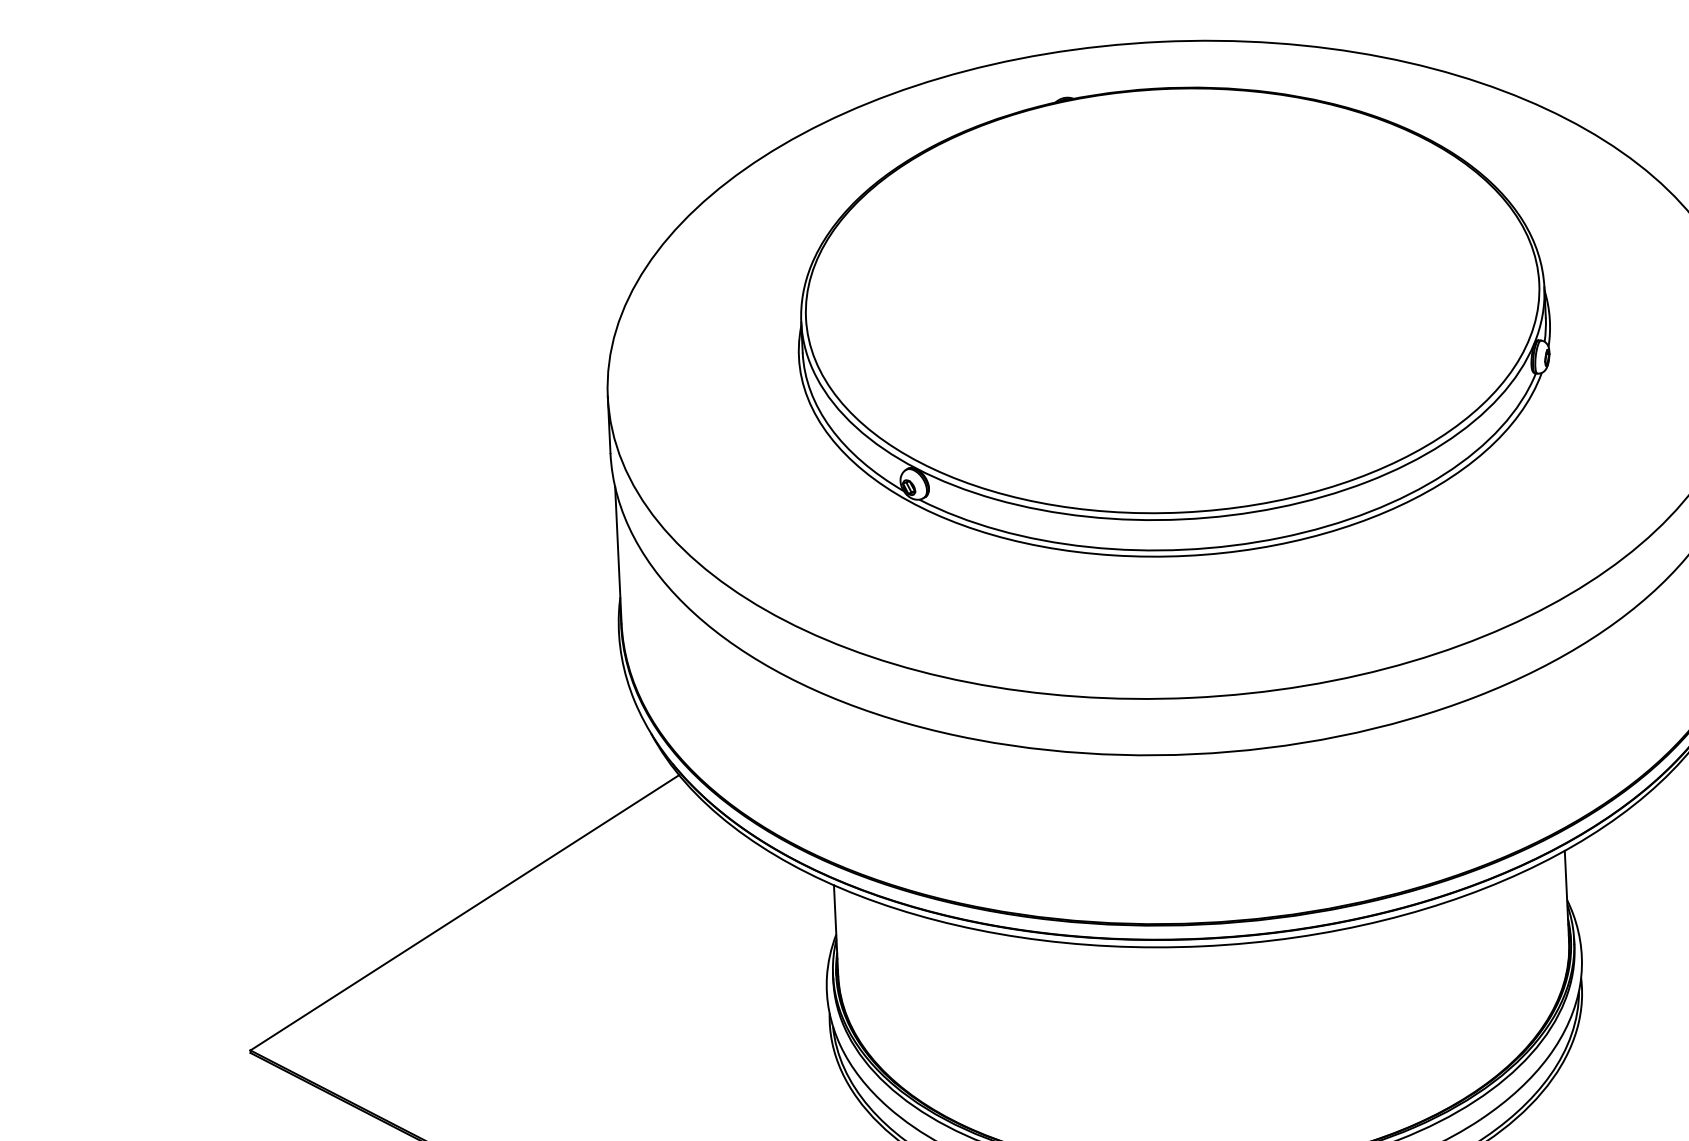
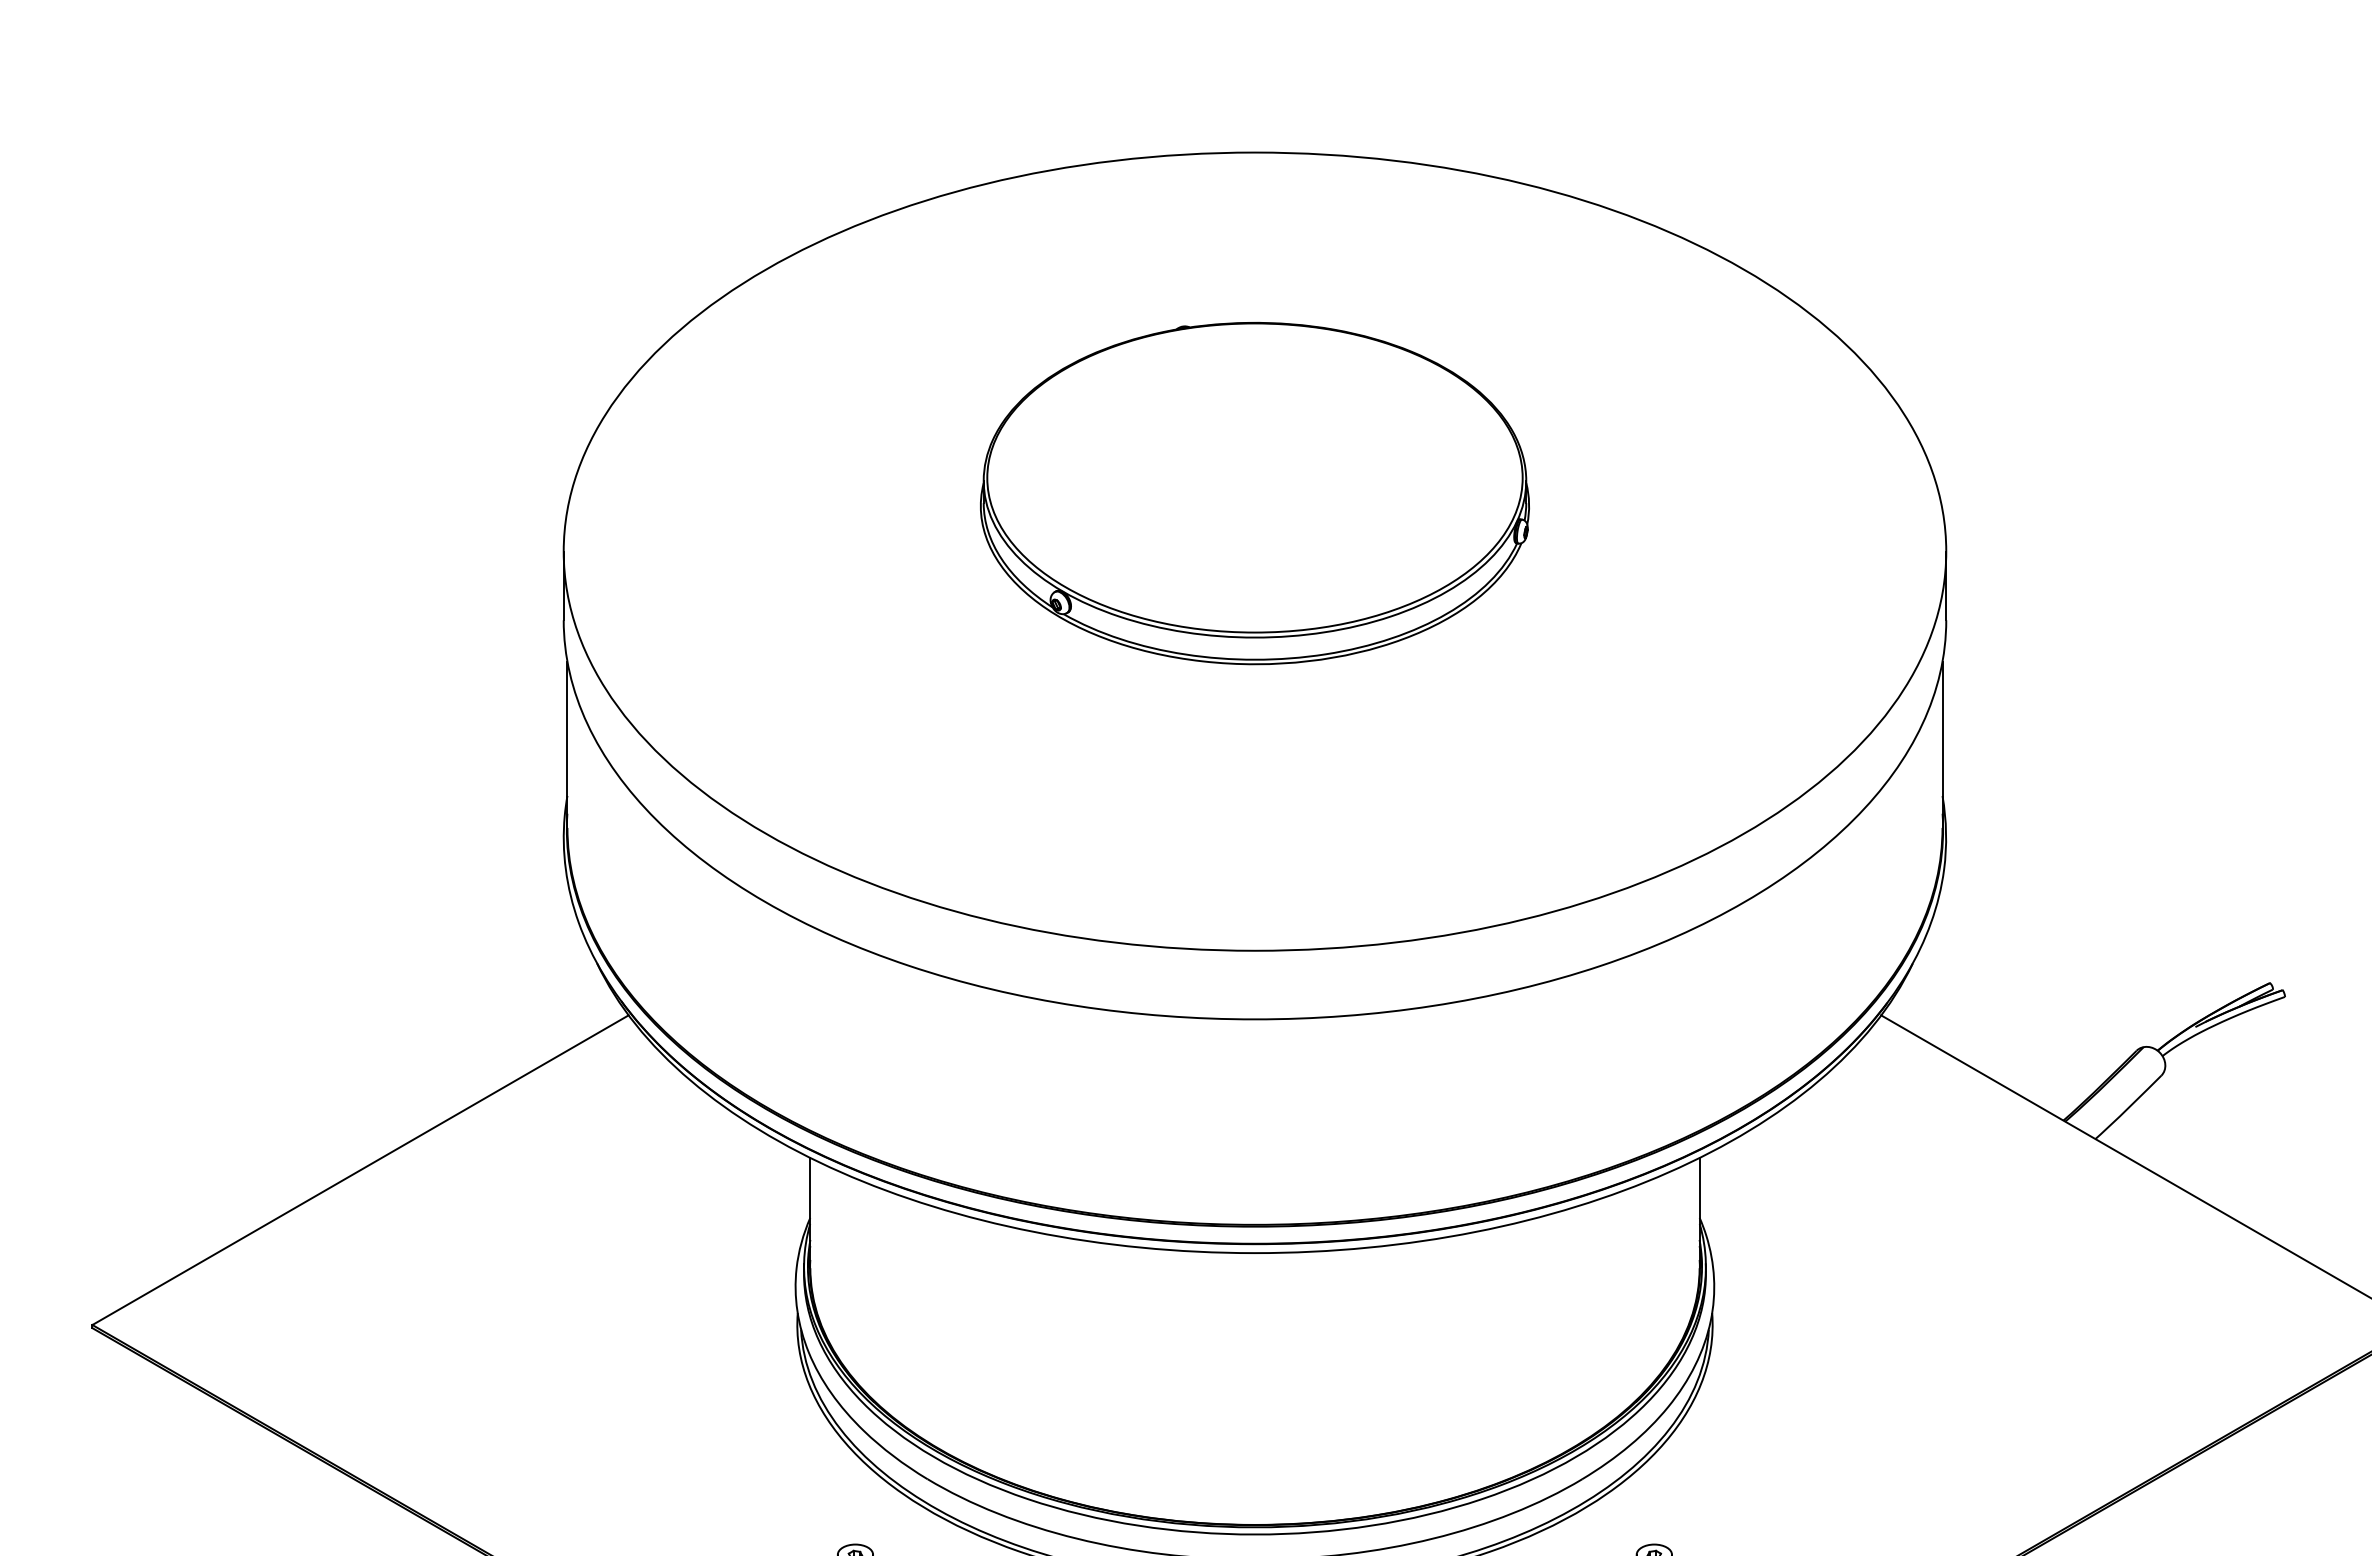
part: (1173, 322) -> (1254, 493), size x0.6

